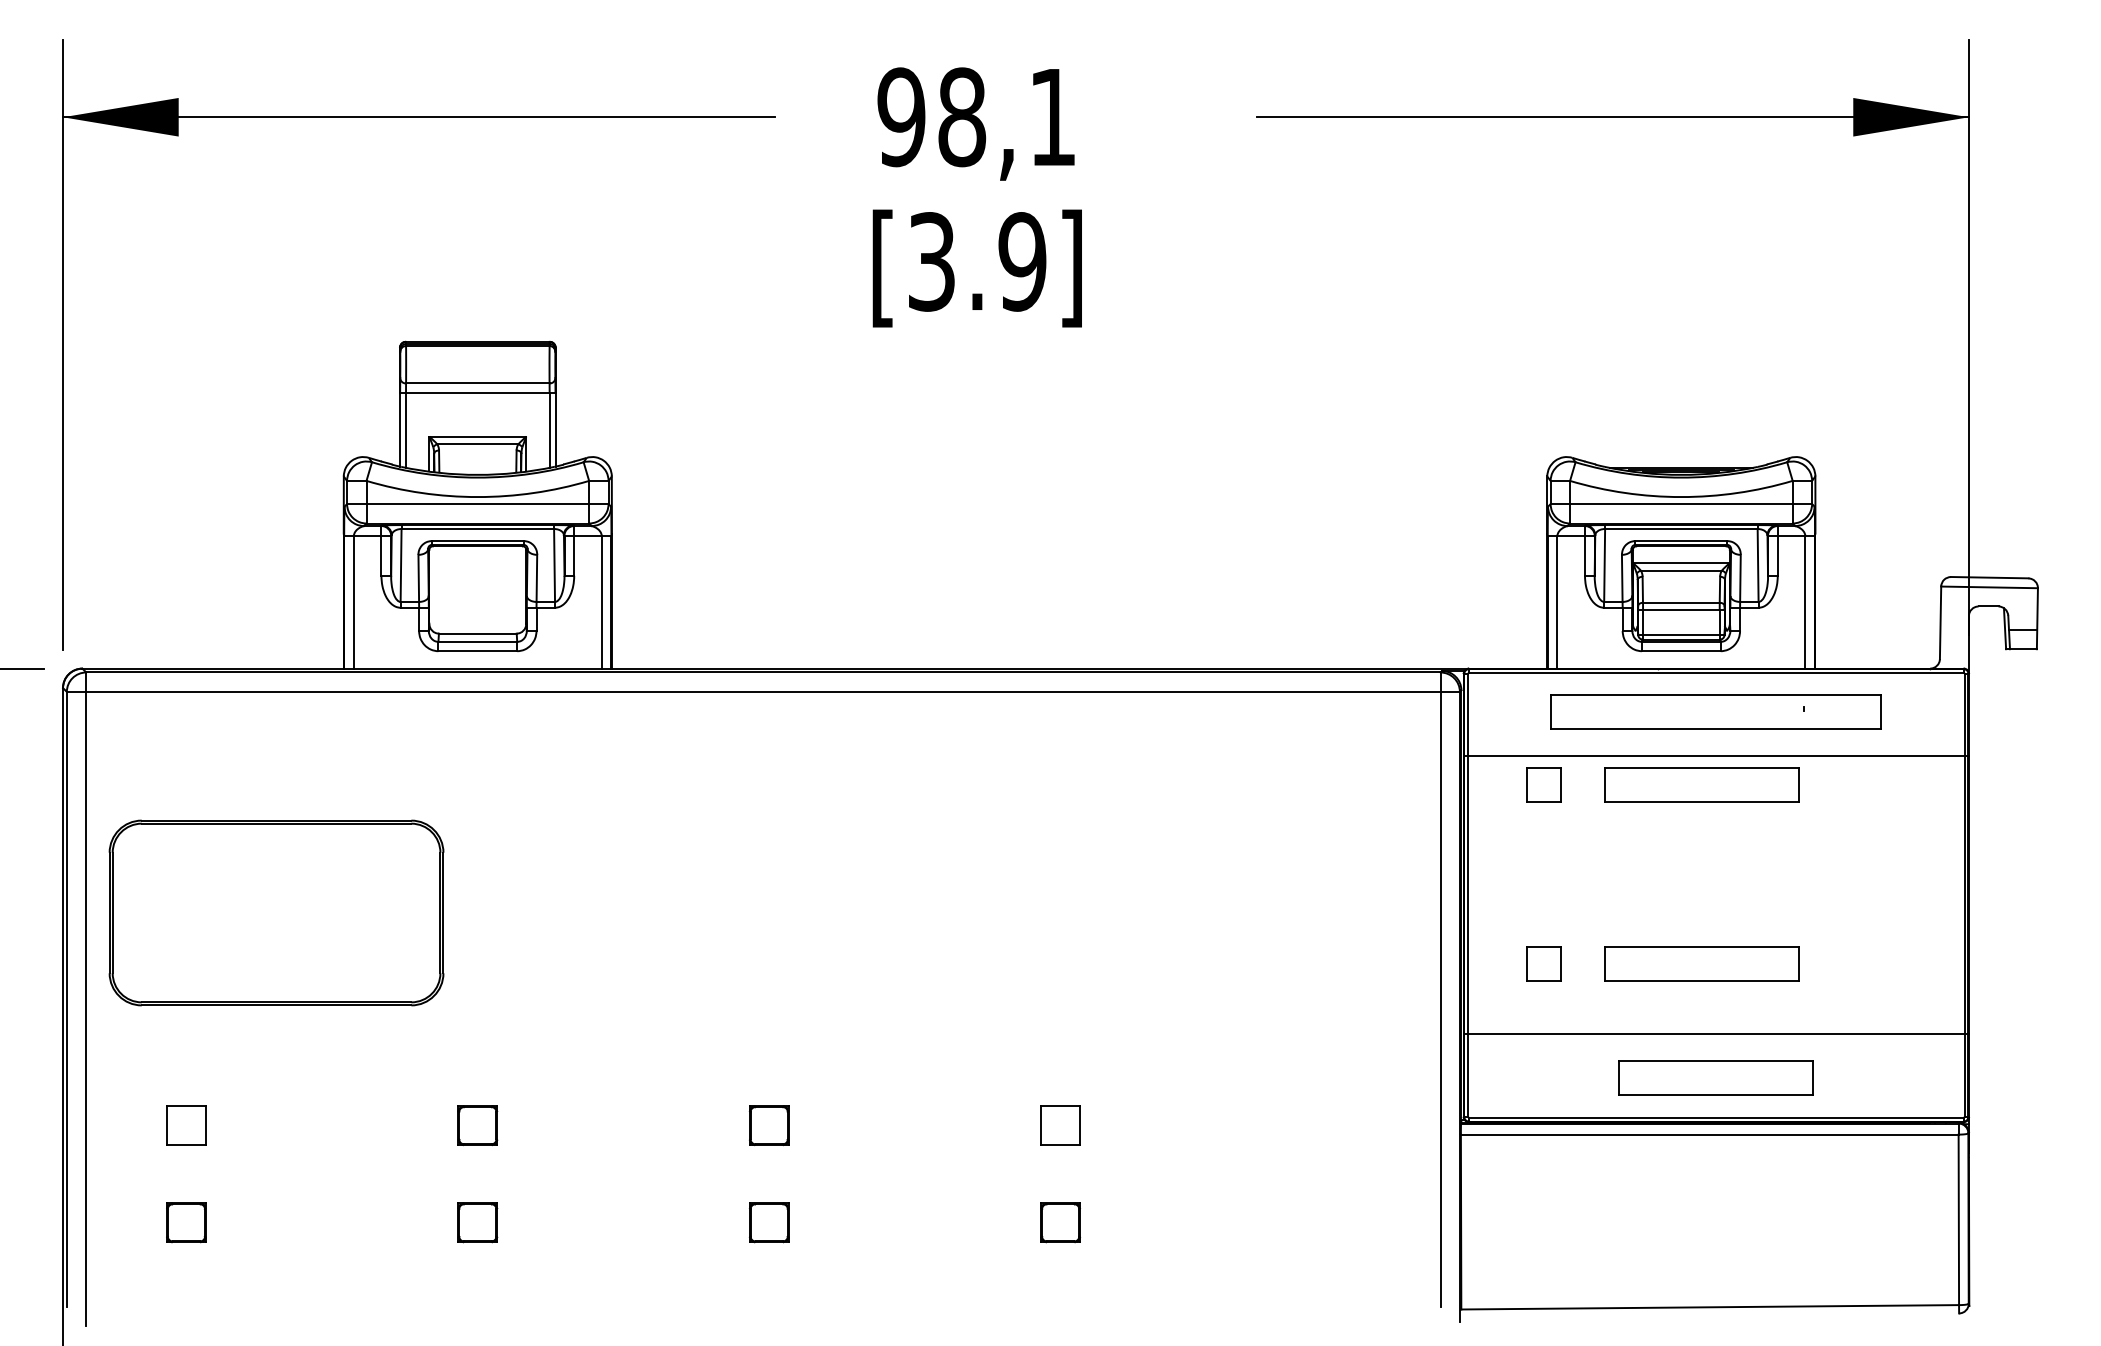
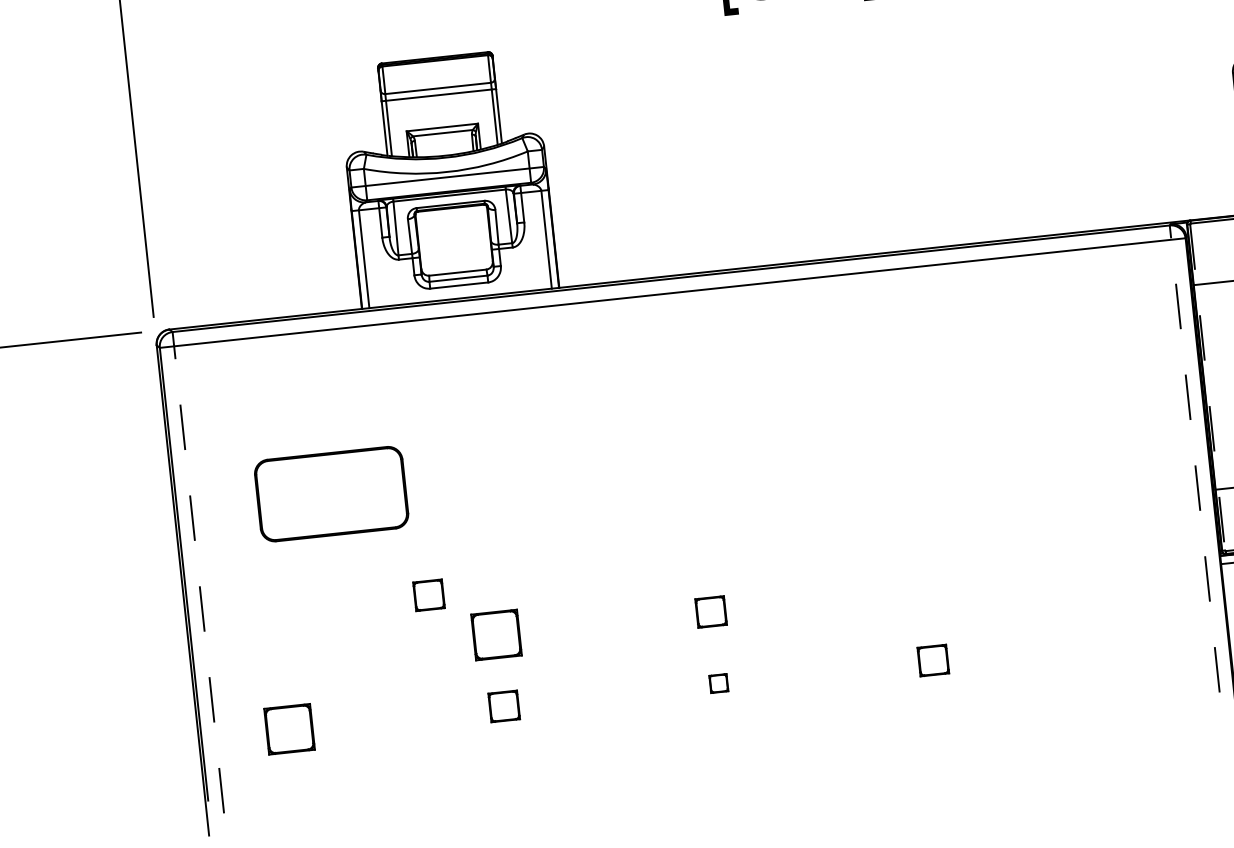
line: (1468, 895) -> (1207, 387), solid -> dashed
part: (276, 912) -> (331, 493), size x0.6
line: (1440, 989) -> (1194, 458), solid -> dashed
line: (86, 999) -> (198, 572), solid -> dashed
part: (392, 1062) -> (428, 595), added
part: (186, 1125) -> (282, 657), removed
part: (477, 1125) -> (496, 634), size x1.6
part: (1060, 1125) -> (925, 588), removed
part: (186, 1222) -> (289, 729), size x1.6
part: (769, 1222) -> (718, 683), size x0.6

